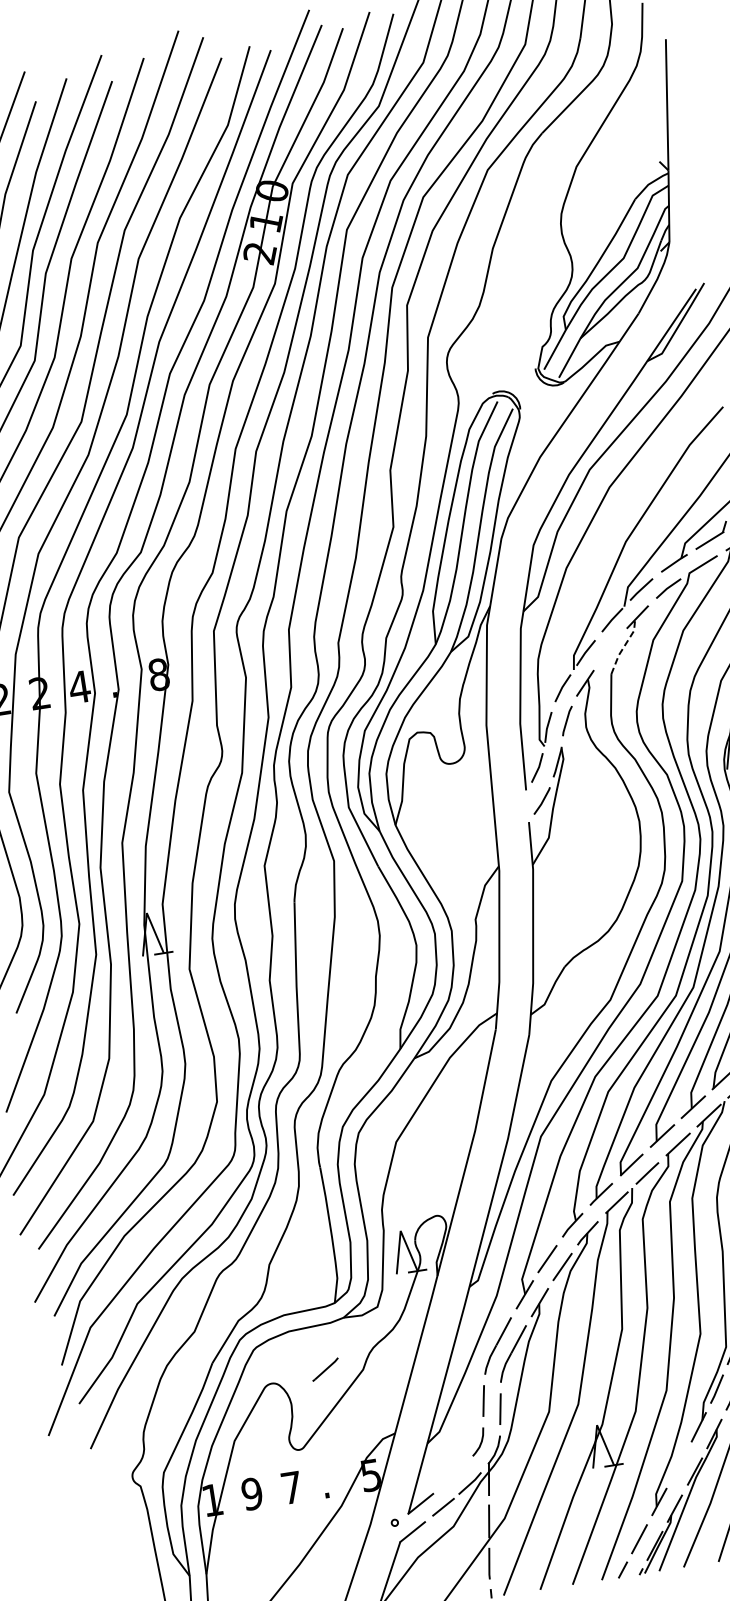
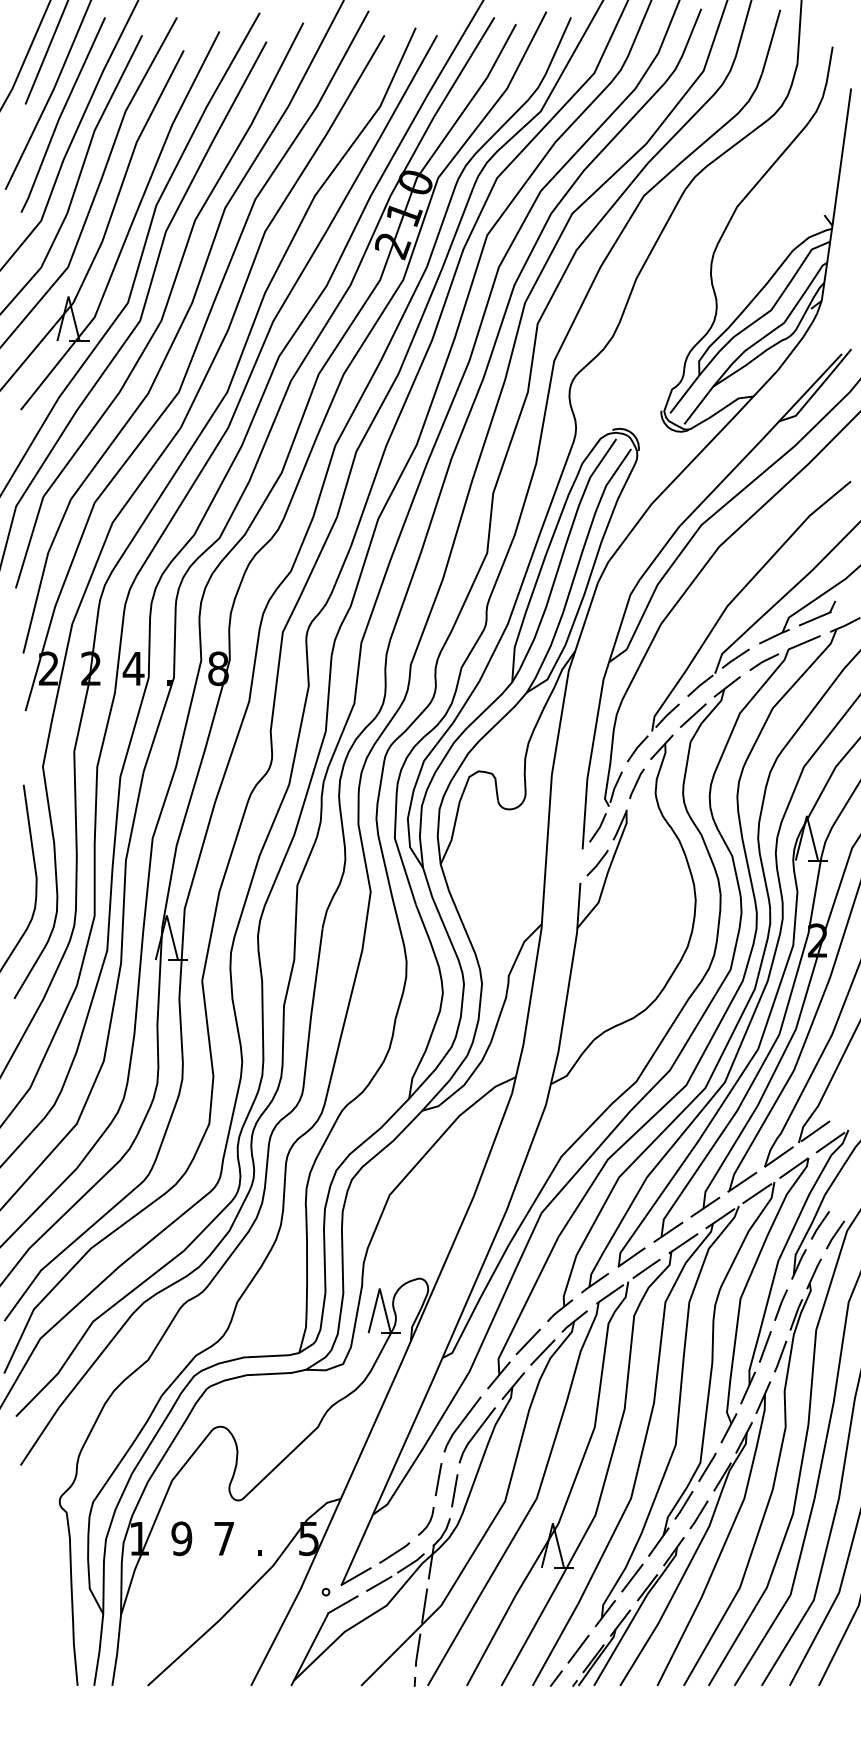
line: (624, 646) -> (708, 715), dashed -> solid
line: (609, 649) -> (692, 715), added
line: (325, 1369) -> (394, 1552), moved
line: (679, 1464) -> (632, 1577), added

